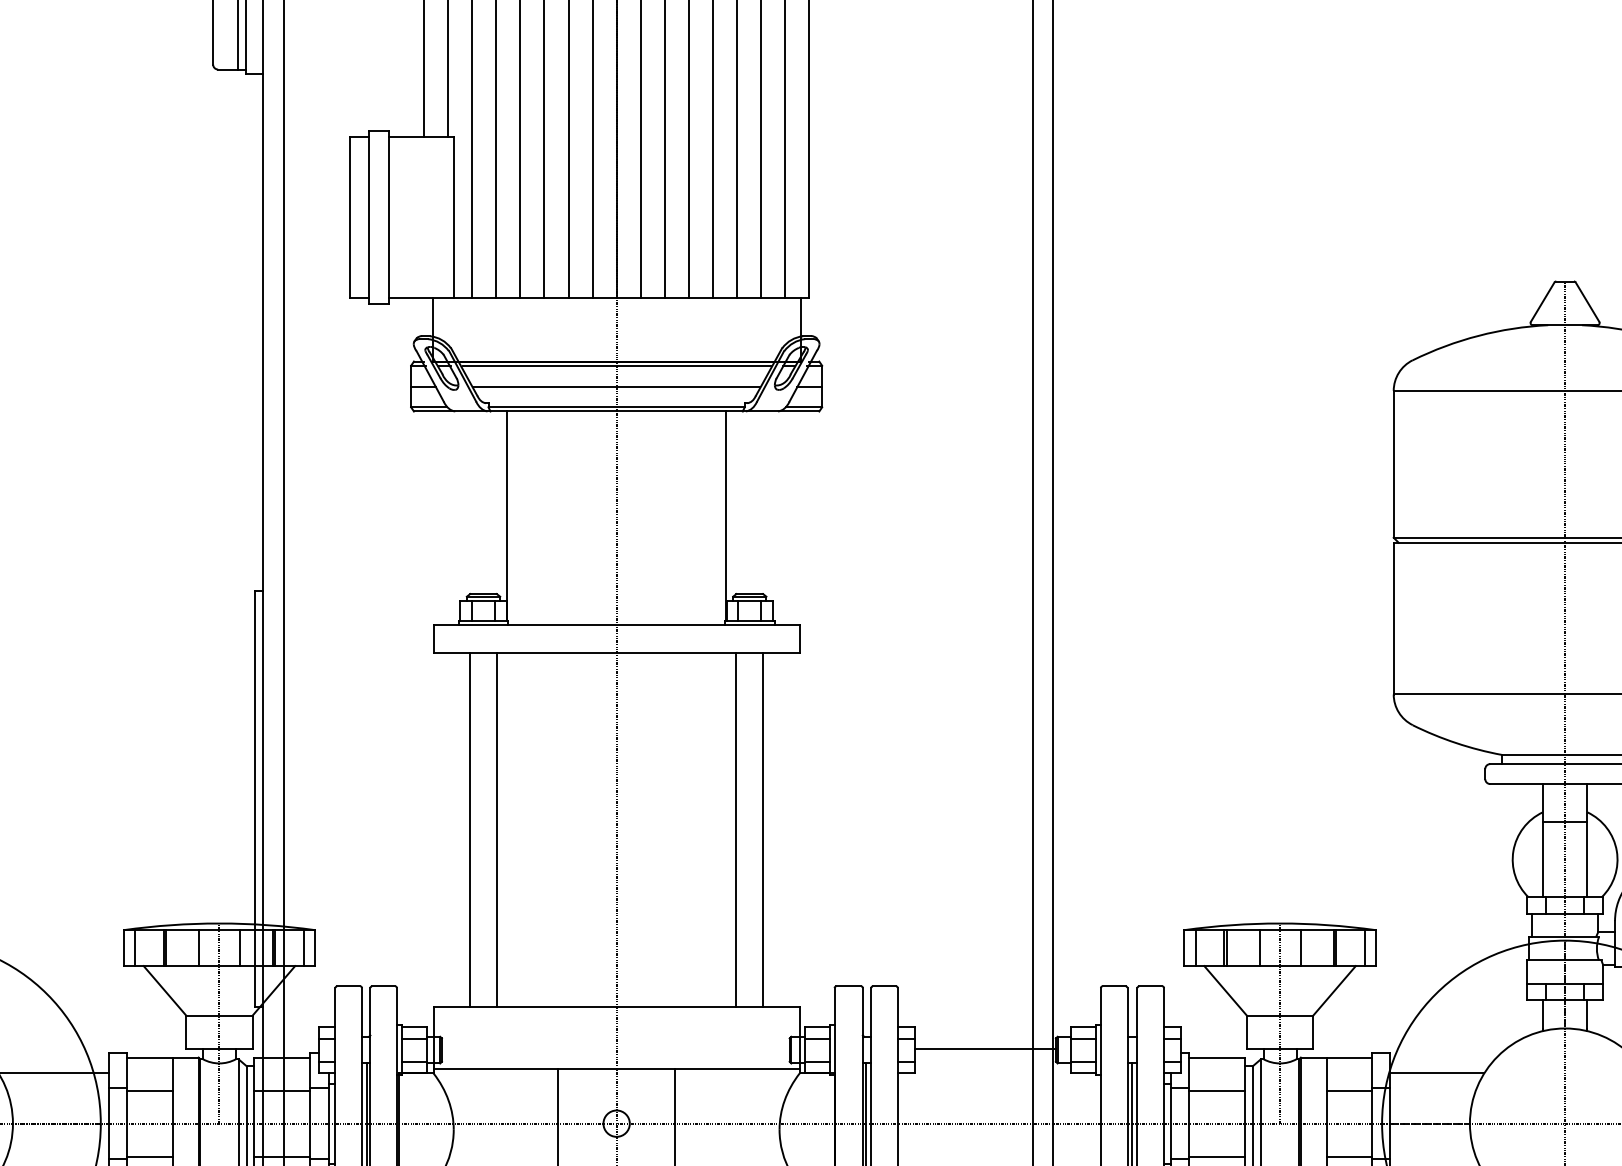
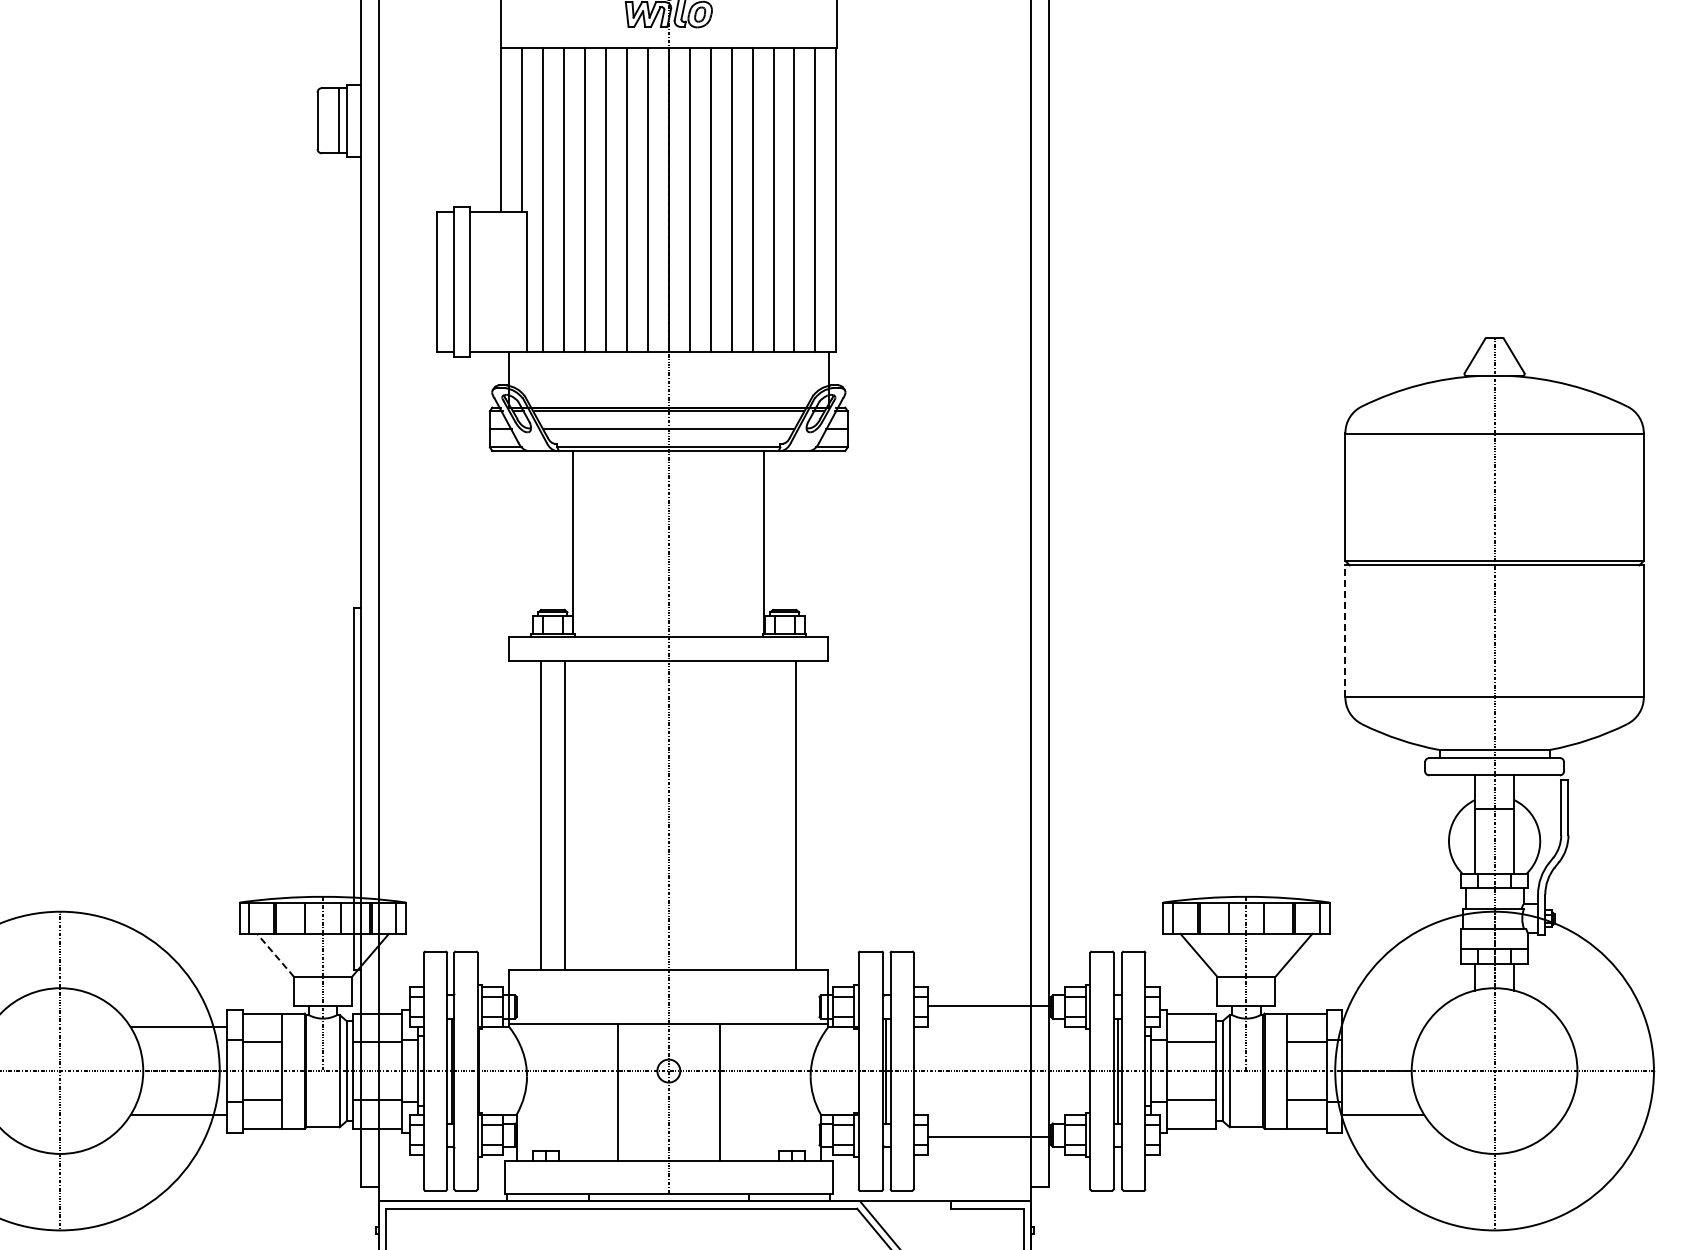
line: (1393, 617) -> (1345, 630), solid -> dashed
line: (736, 828) -> (773, 814), removed
line: (164, 990) -> (275, 955), solid -> dashed
line: (1437, 1073) -> (1383, 1027), removed

